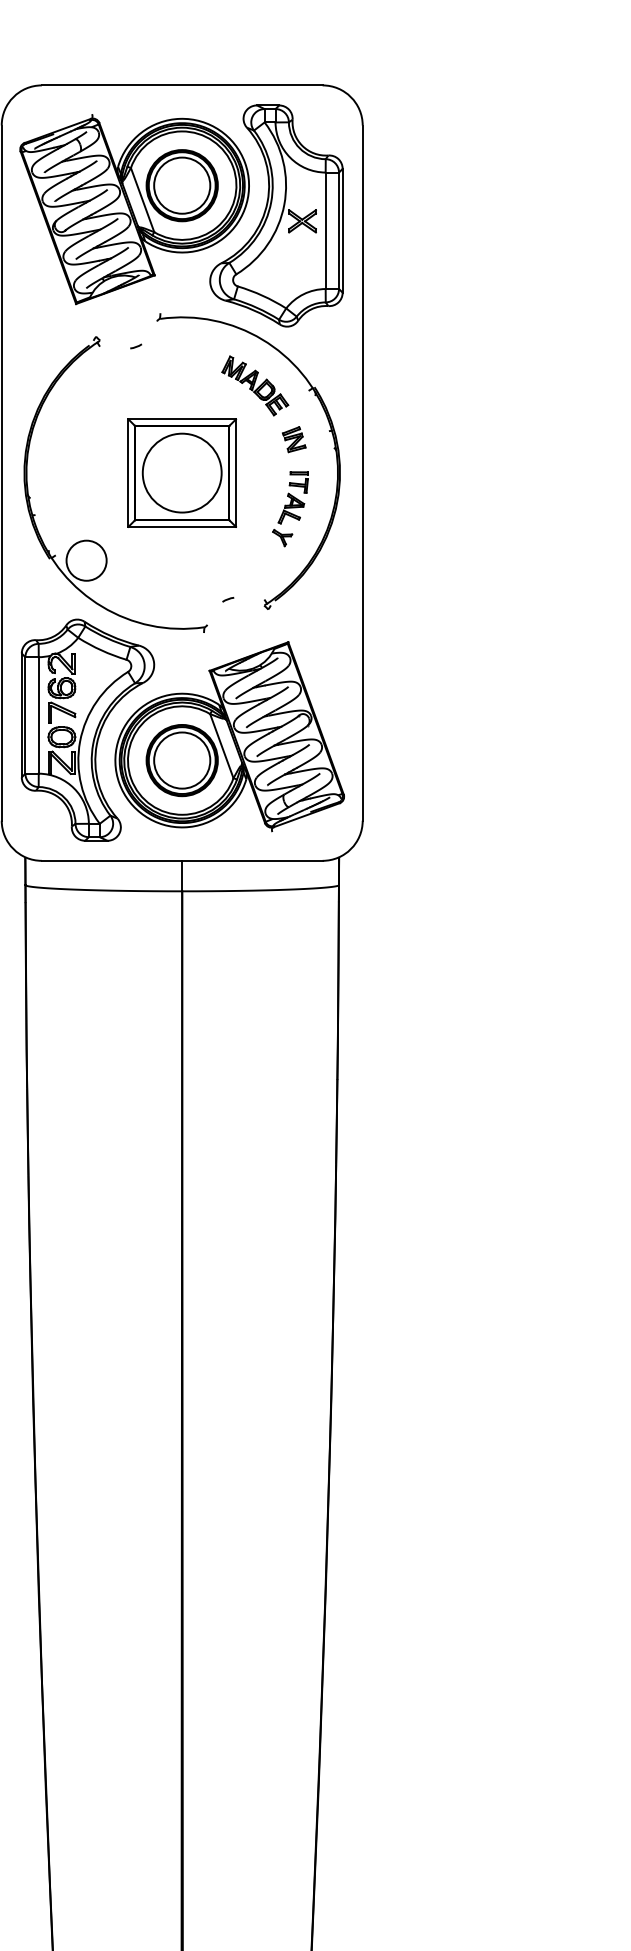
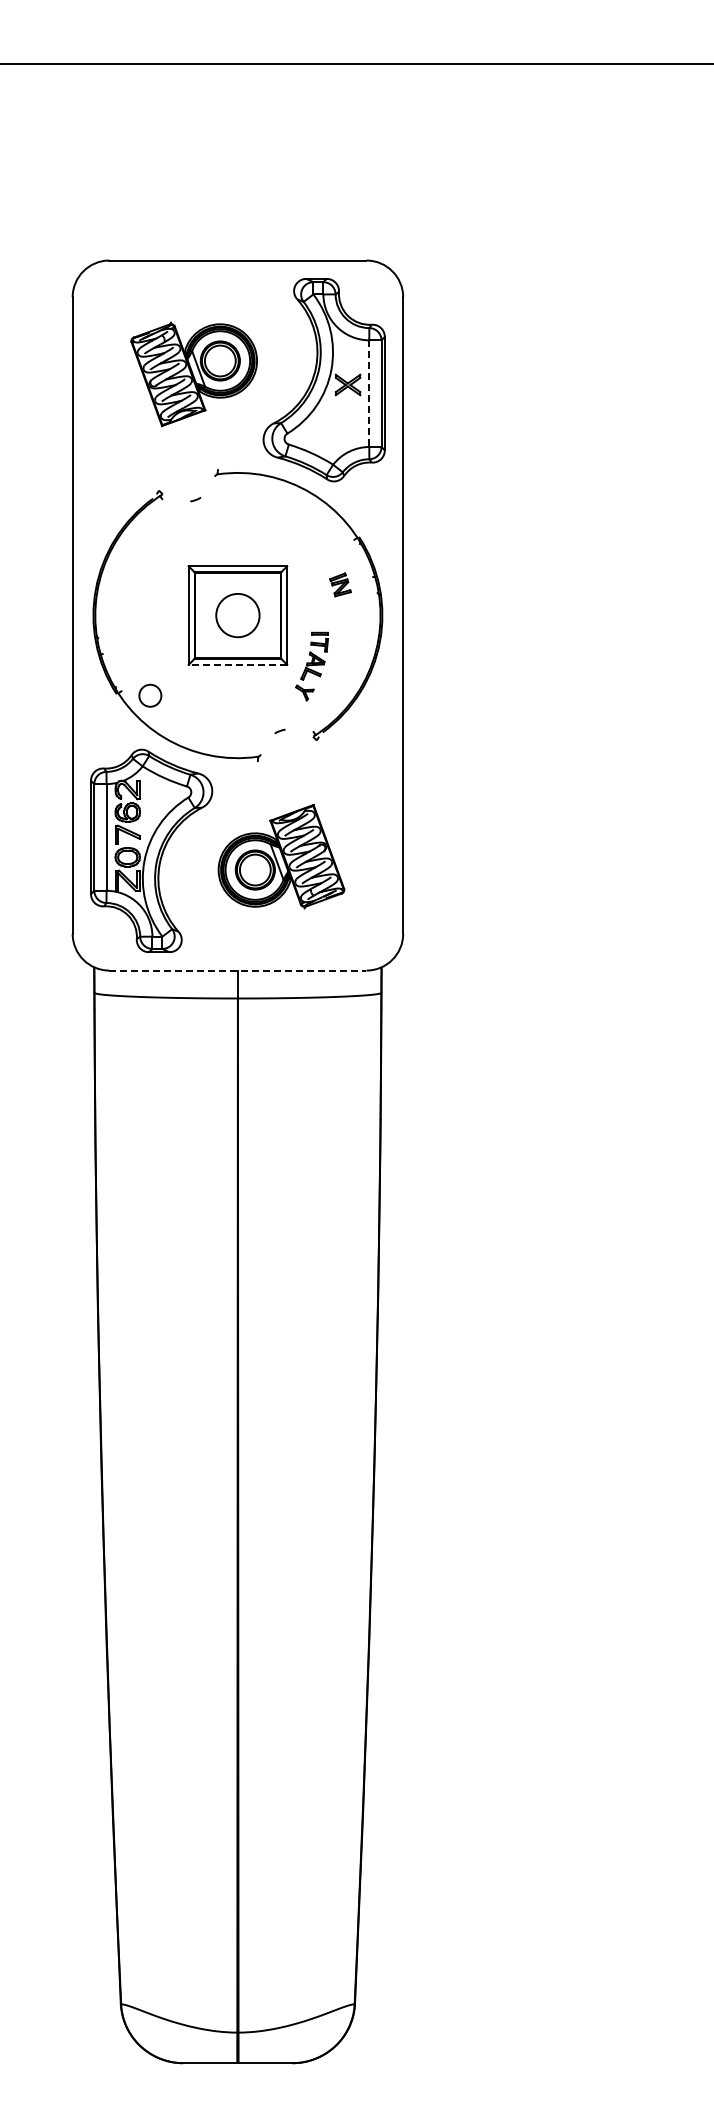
part: (133, 208) -> (193, 373), size x0.6
line: (325, 231) -> (369, 394), solid -> dashed
part: (254, 385) -> (304, 535), removed
circle: (181, 473) -> (237, 615), size x0.6
part: (289, 509) -> (311, 666), moved
line: (181, 526) -> (237, 664), solid -> dashed
circle: (86, 560) -> (150, 695), size x0.6
part: (229, 736) -> (281, 856), size x0.6
line: (181, 860) -> (237, 970), solid -> dashed

